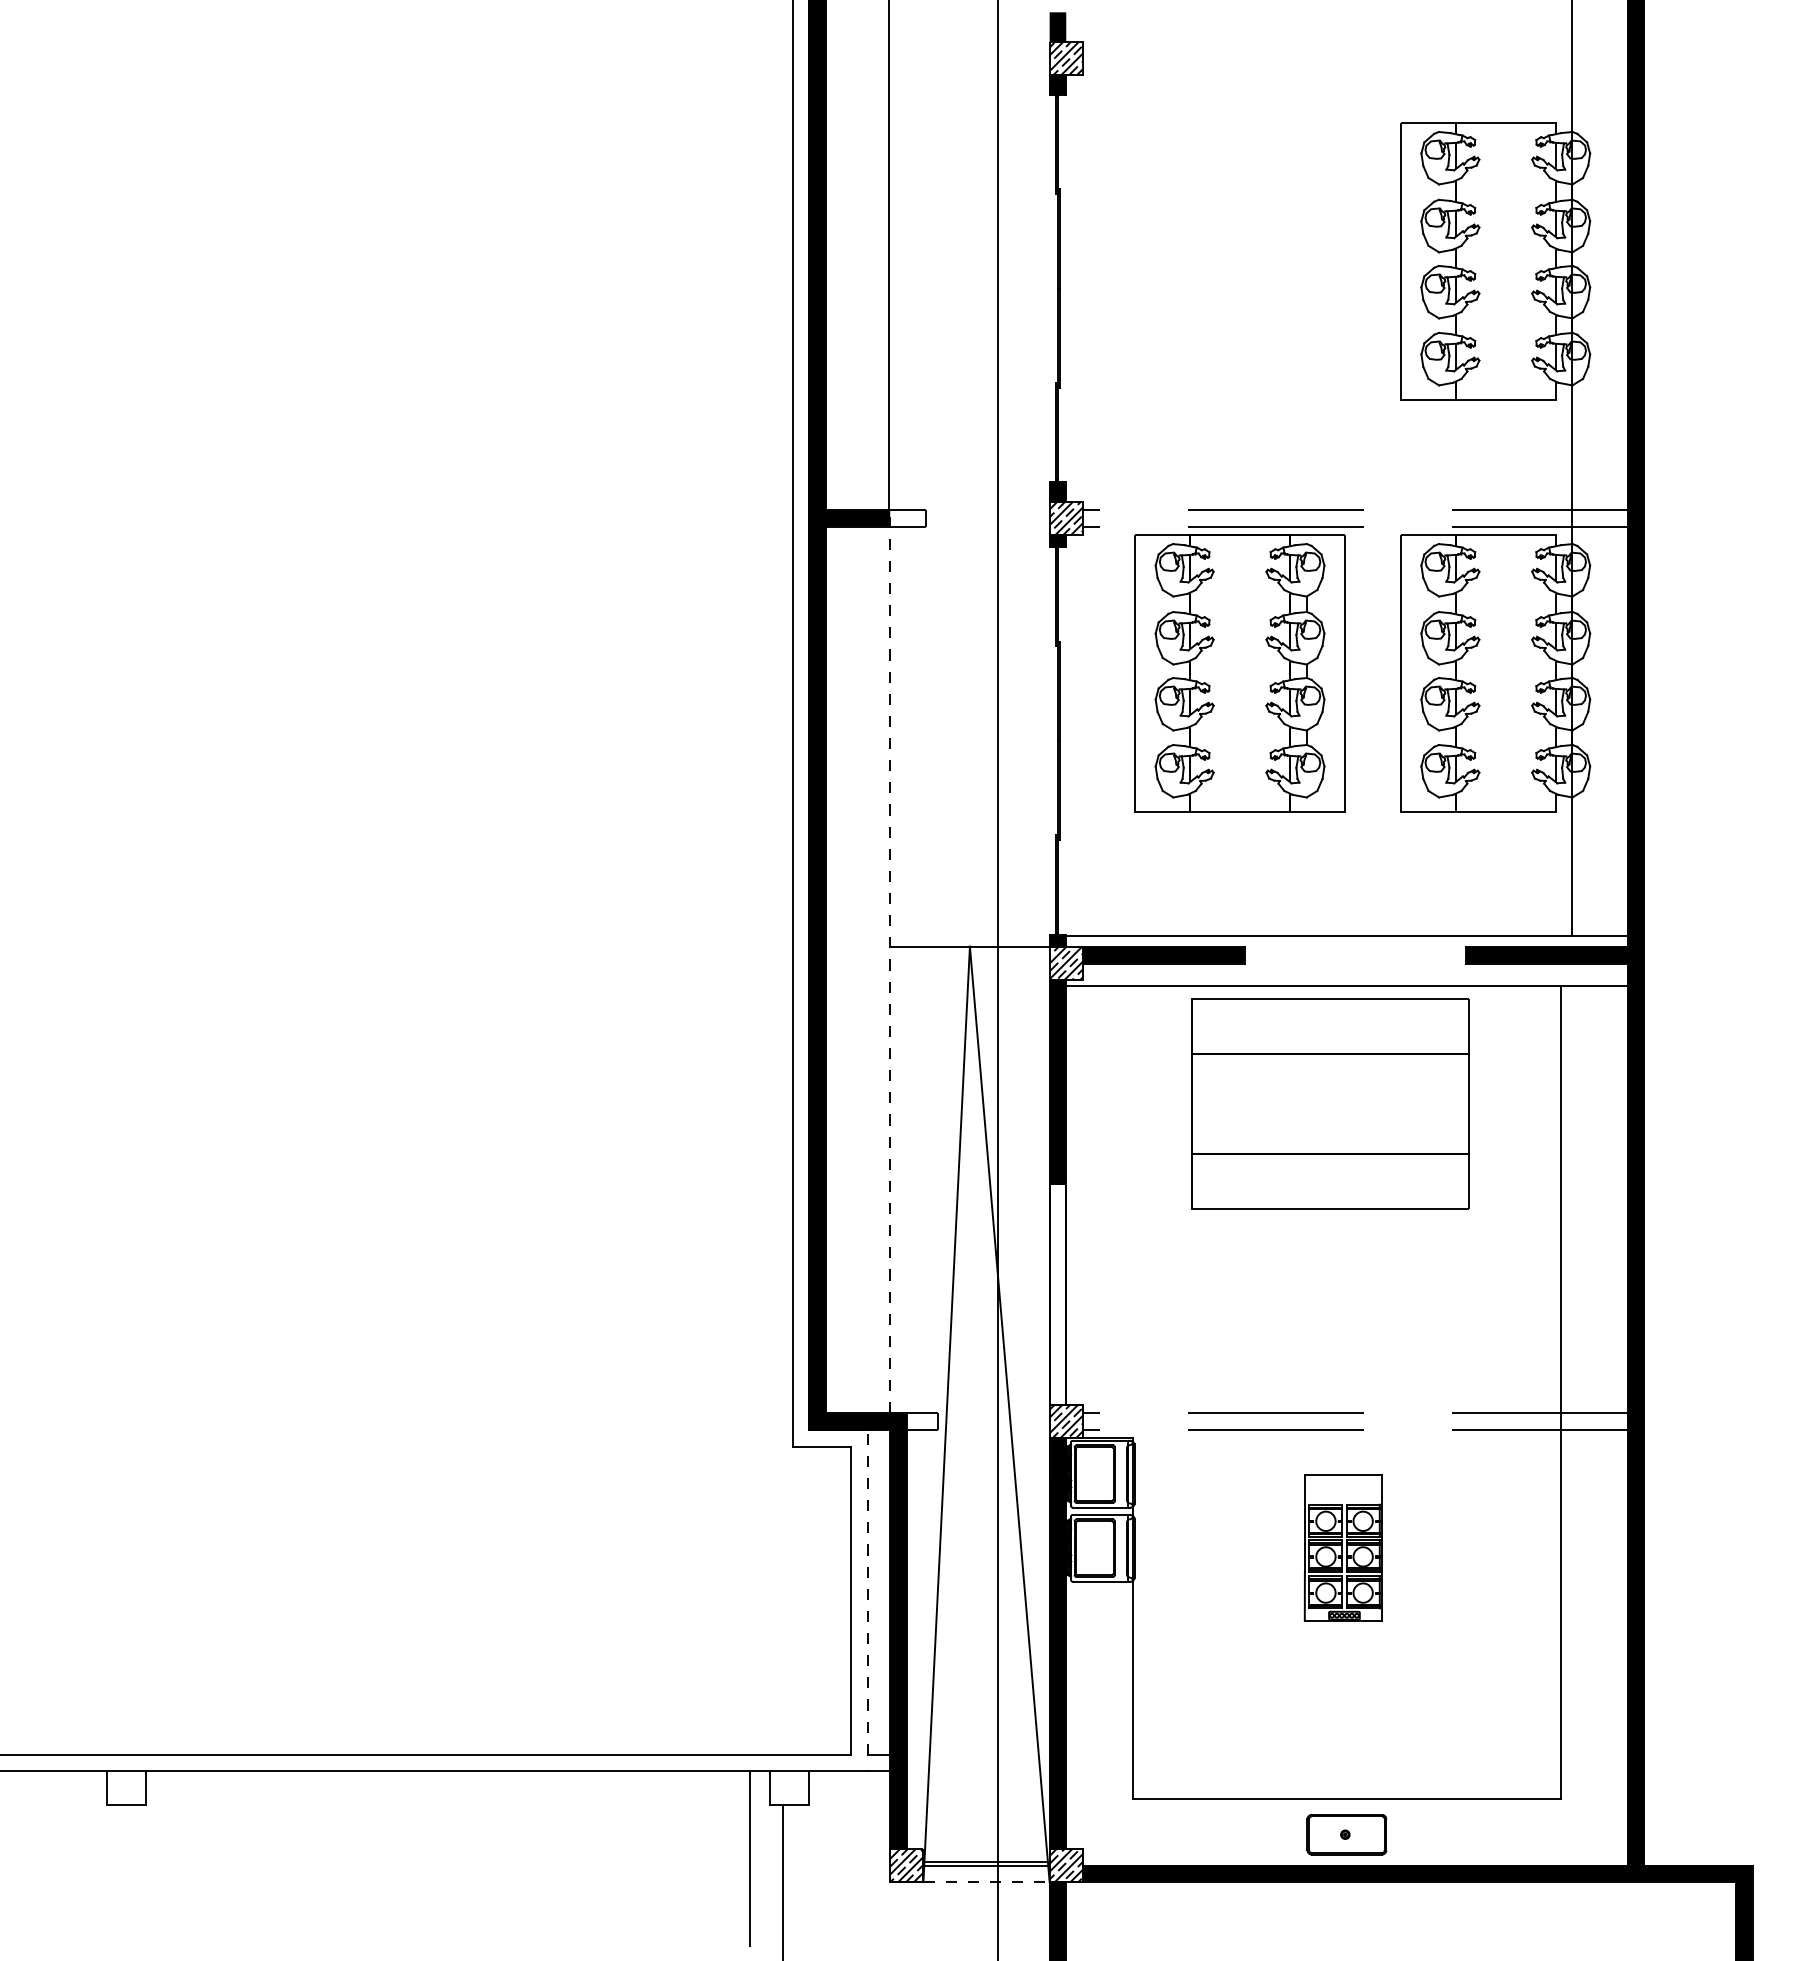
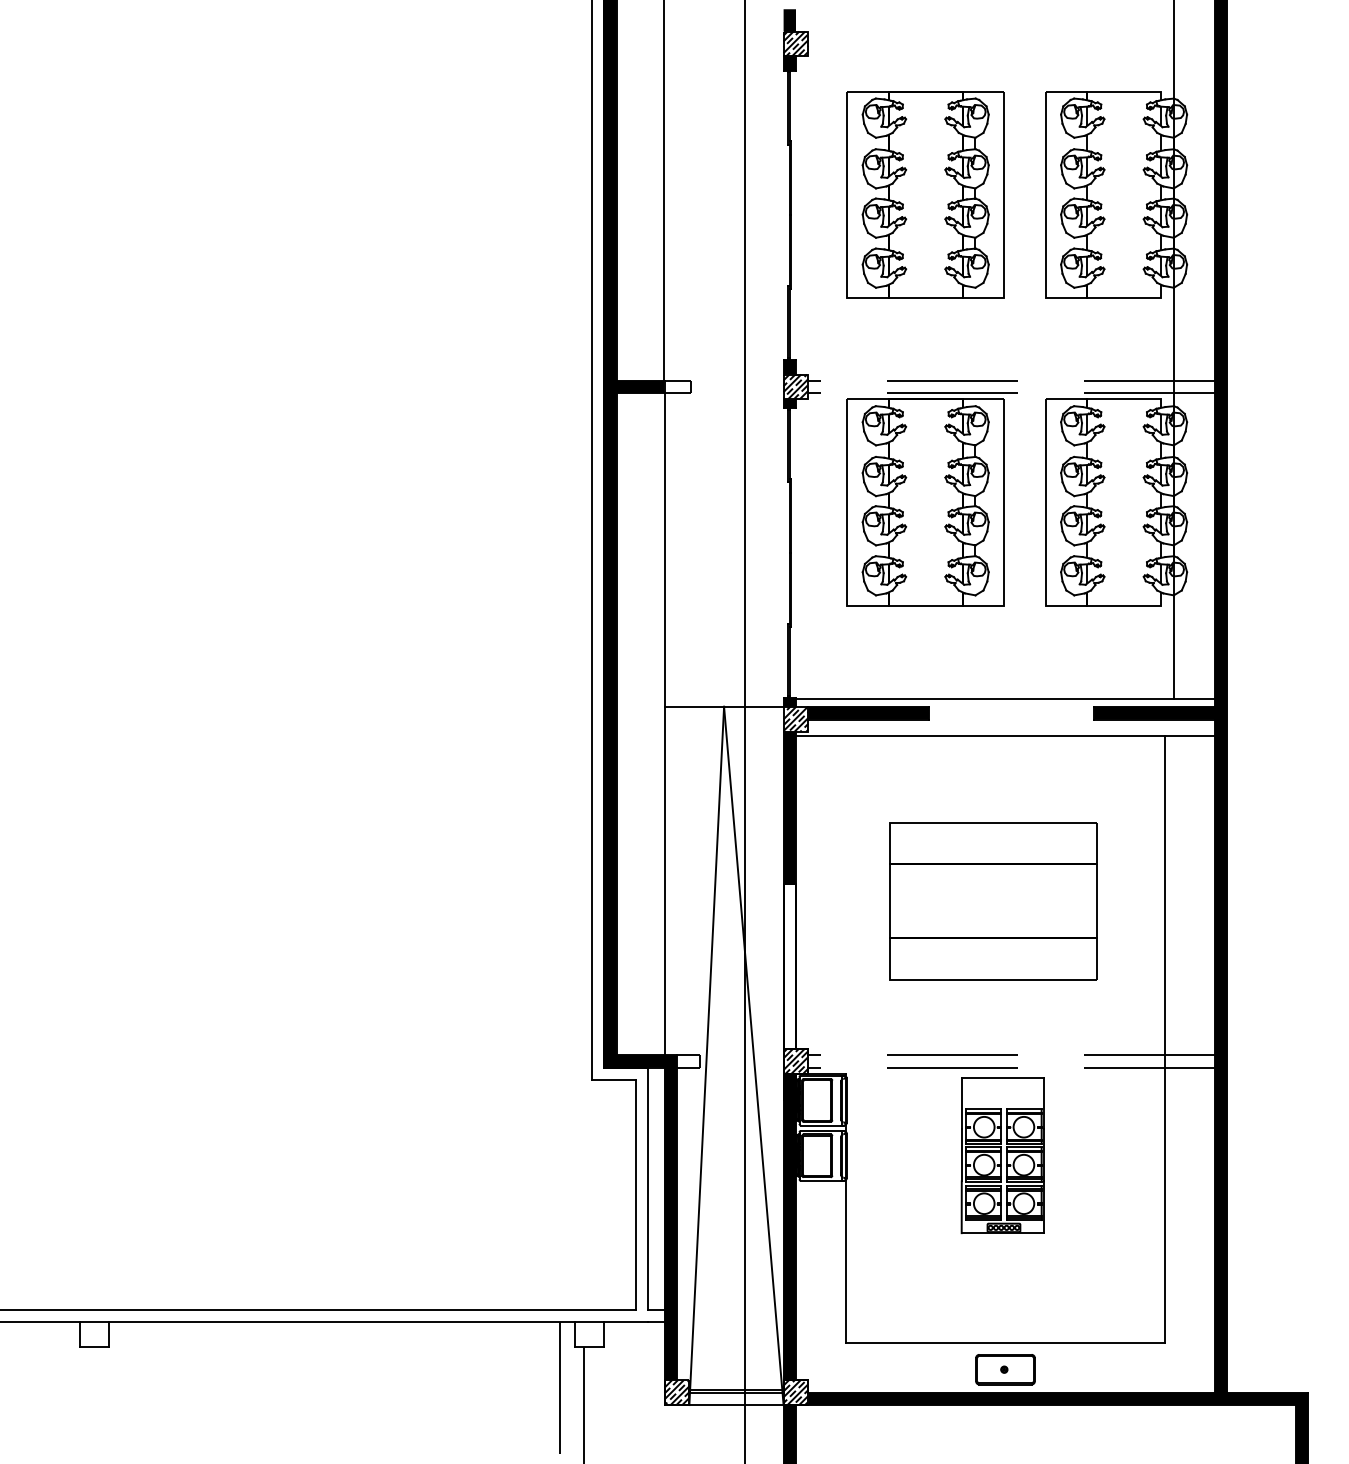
part: (1239, 261) -> (925, 195), added
line: (890, 961) -> (664, 717), dashed -> solid
part: (1330, 1103) -> (993, 900), moved
part: (1343, 1547) -> (1002, 1155), size x1.43
line: (868, 1591) -> (648, 1188), dashed -> solid
line: (987, 1882) -> (737, 1405), dashed -> solid

